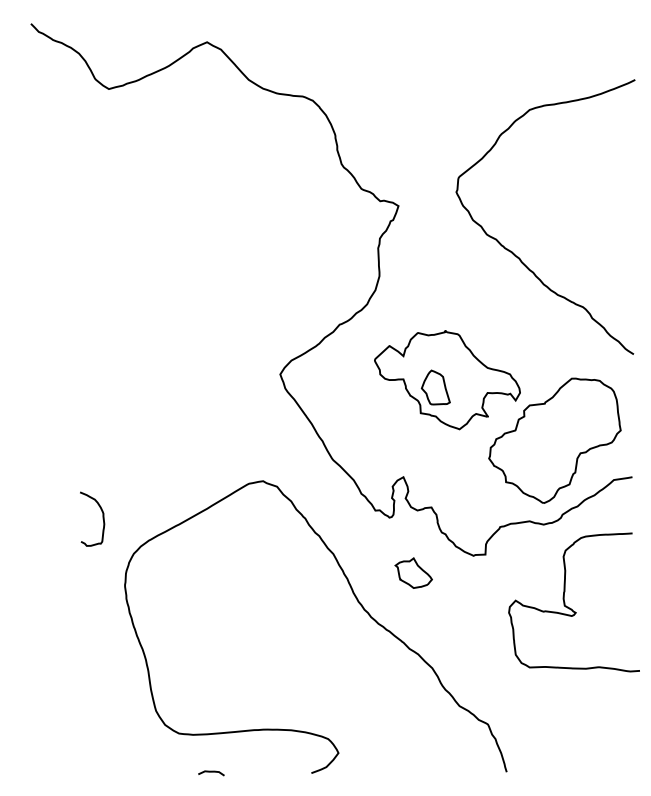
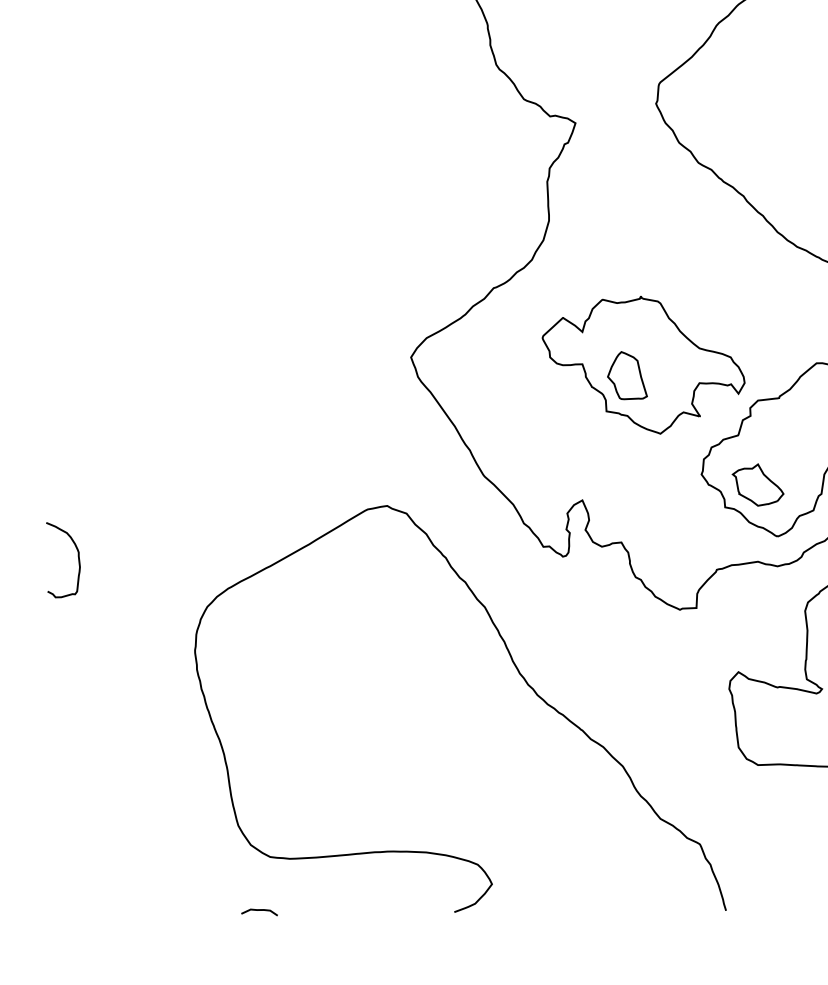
curve: (102, 518) -> (77, 559), moved
part: (413, 572) -> (757, 484), moved
curve: (211, 772) -> (259, 911), moved

